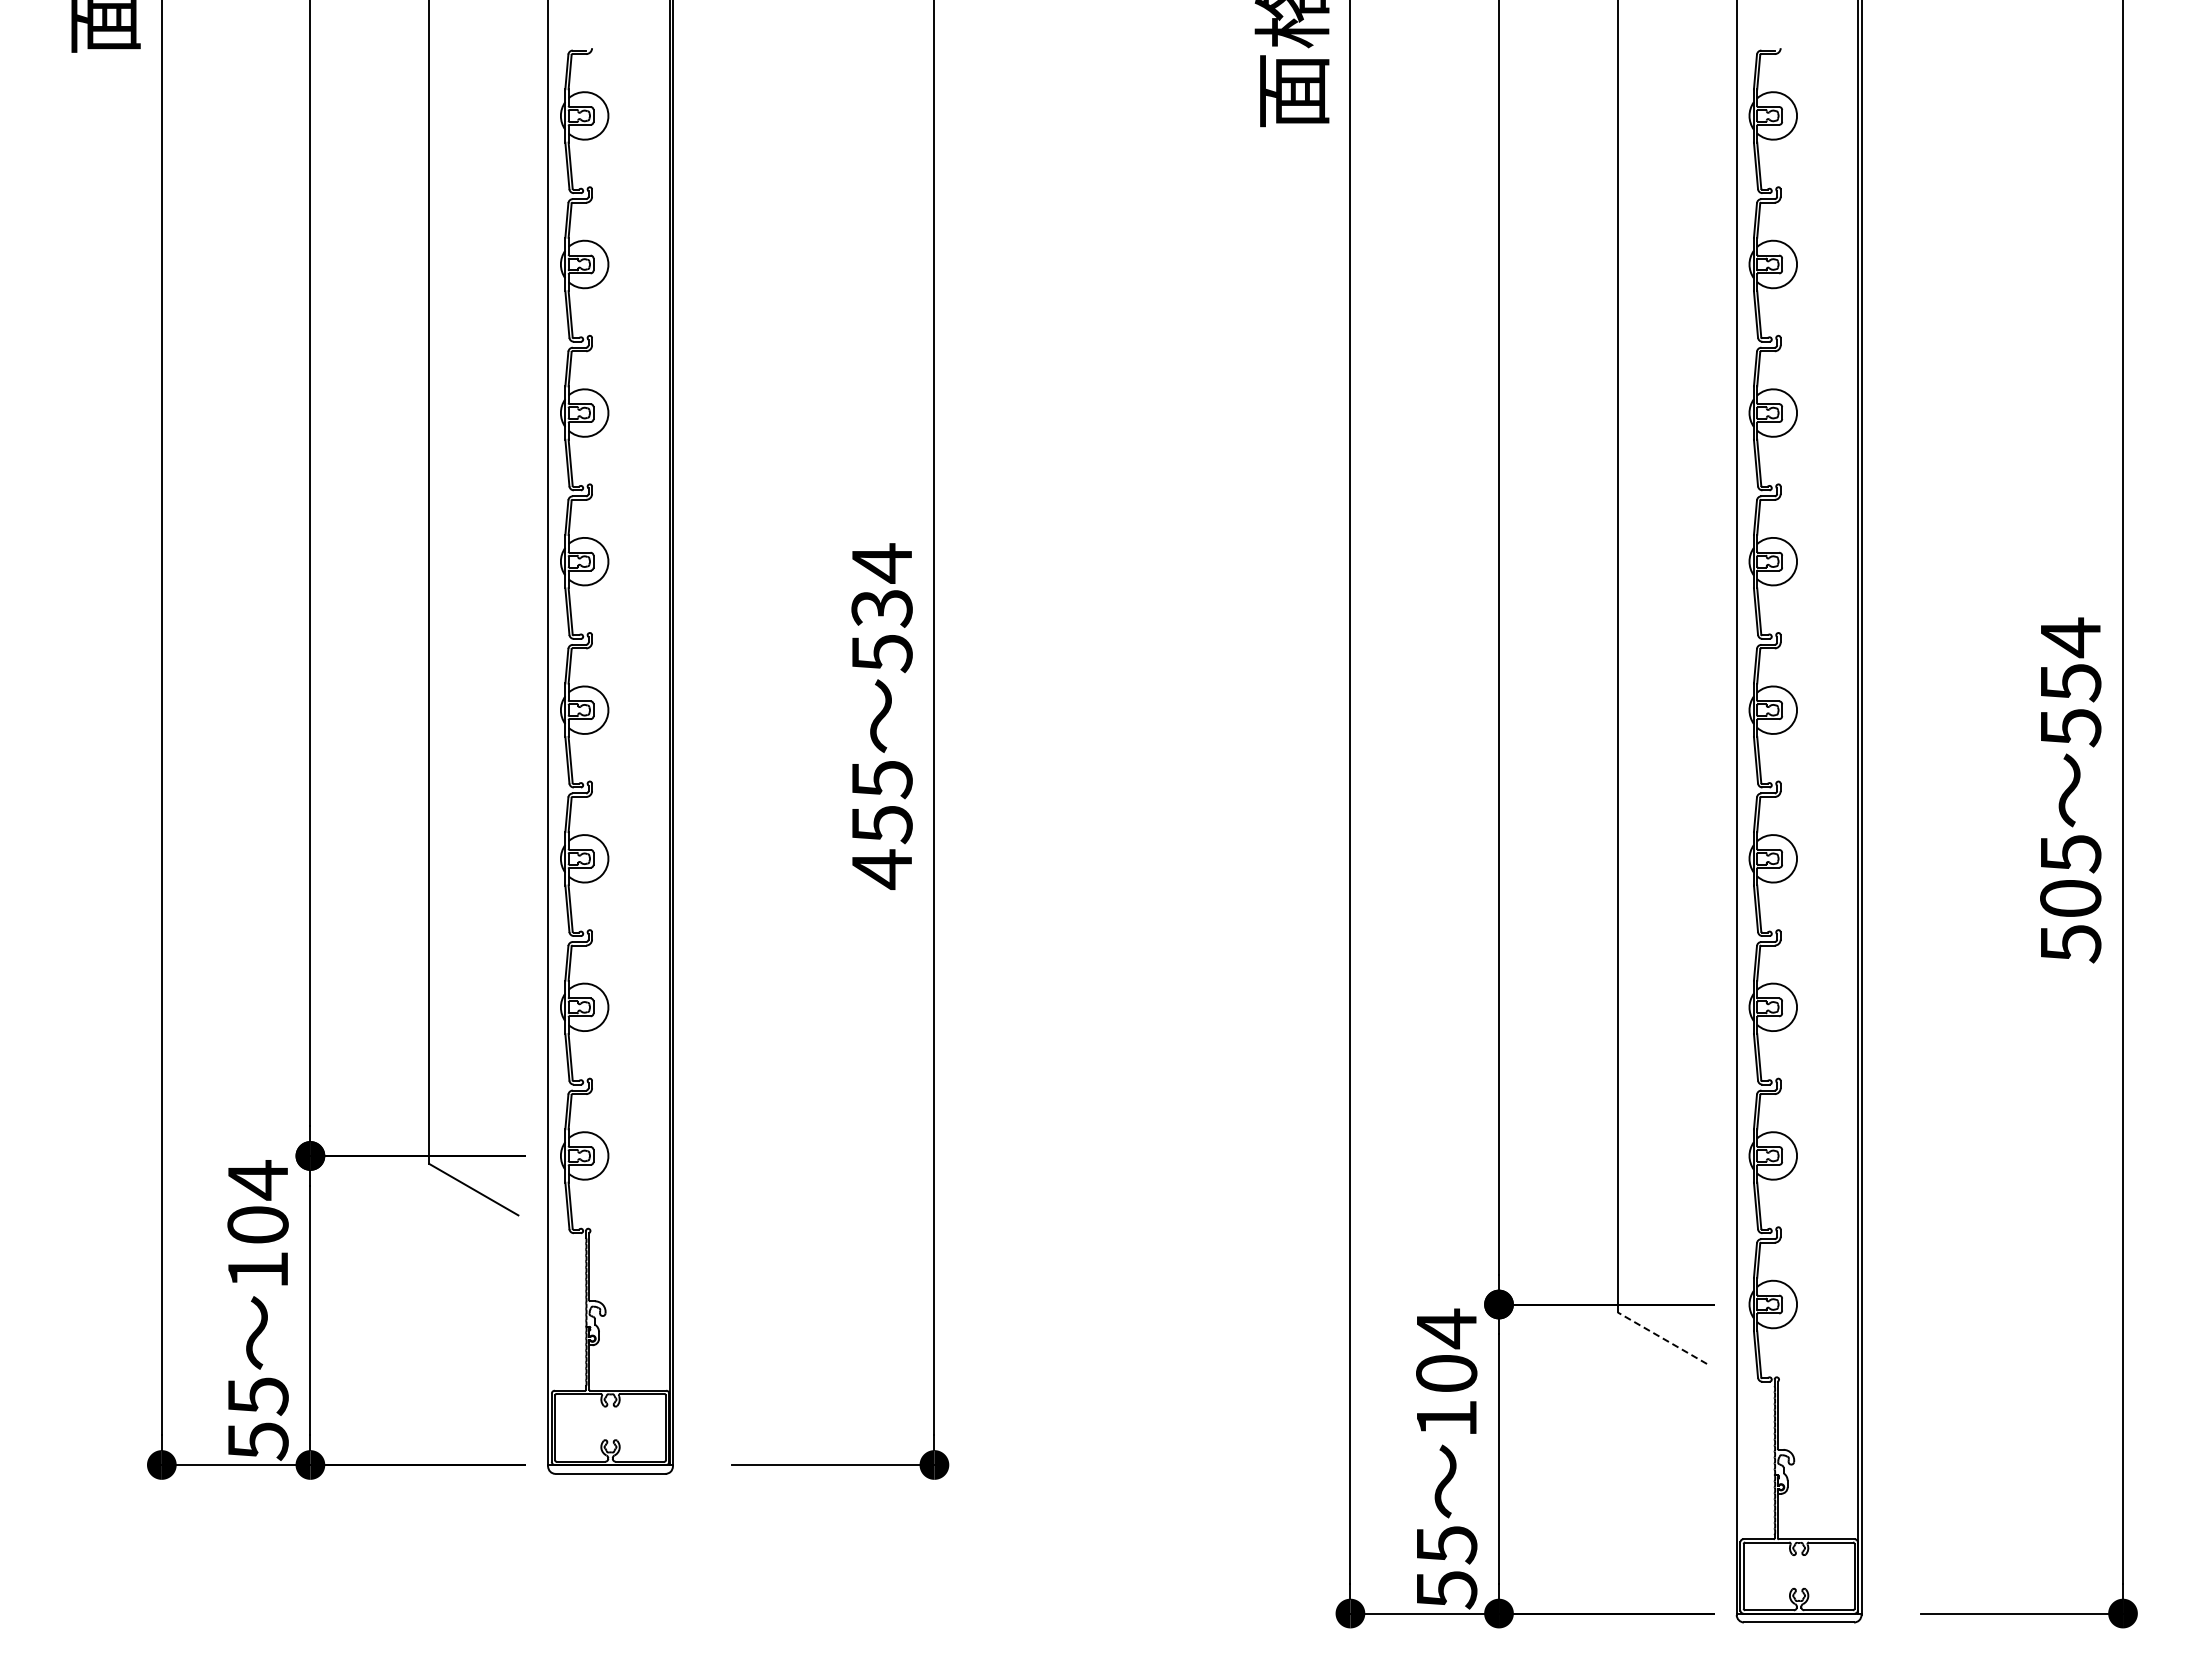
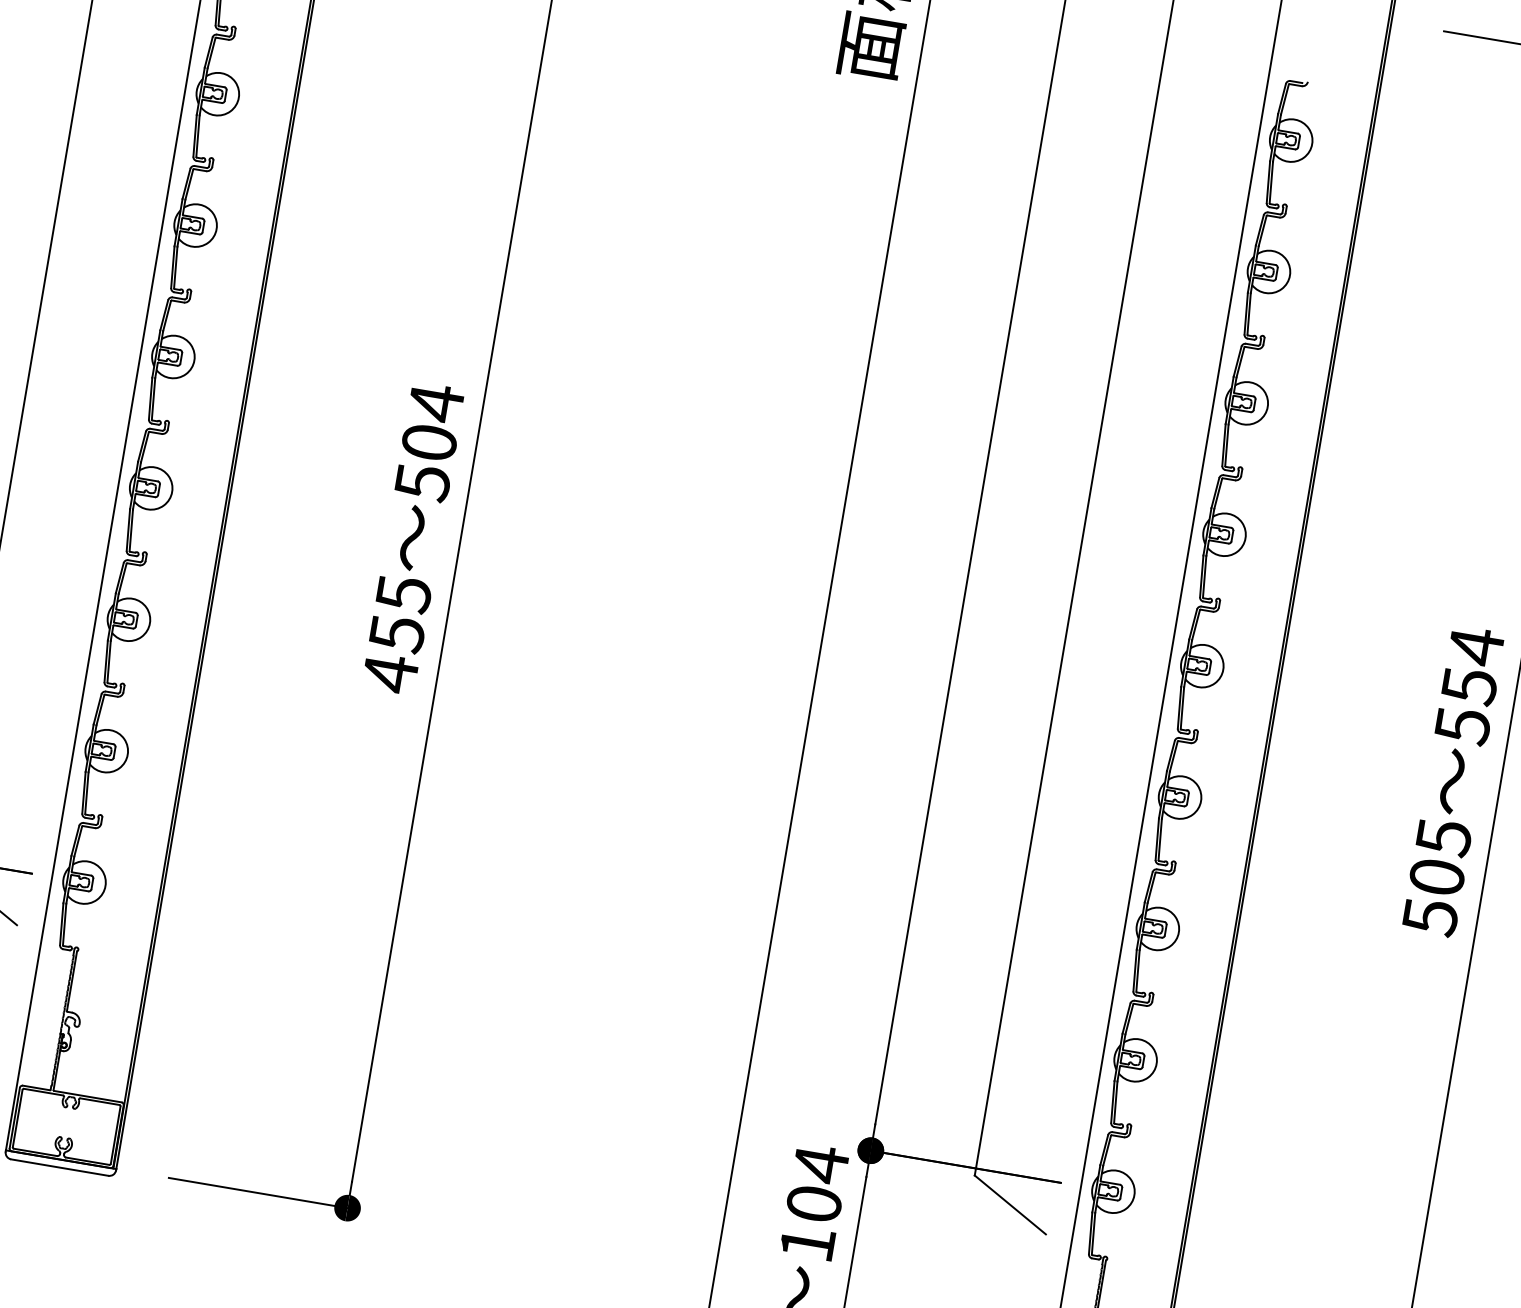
text: (881, 608) -> (428, 442), 534 -> 504
line: (1662, 1337) -> (1010, 1204), dashed -> solid

